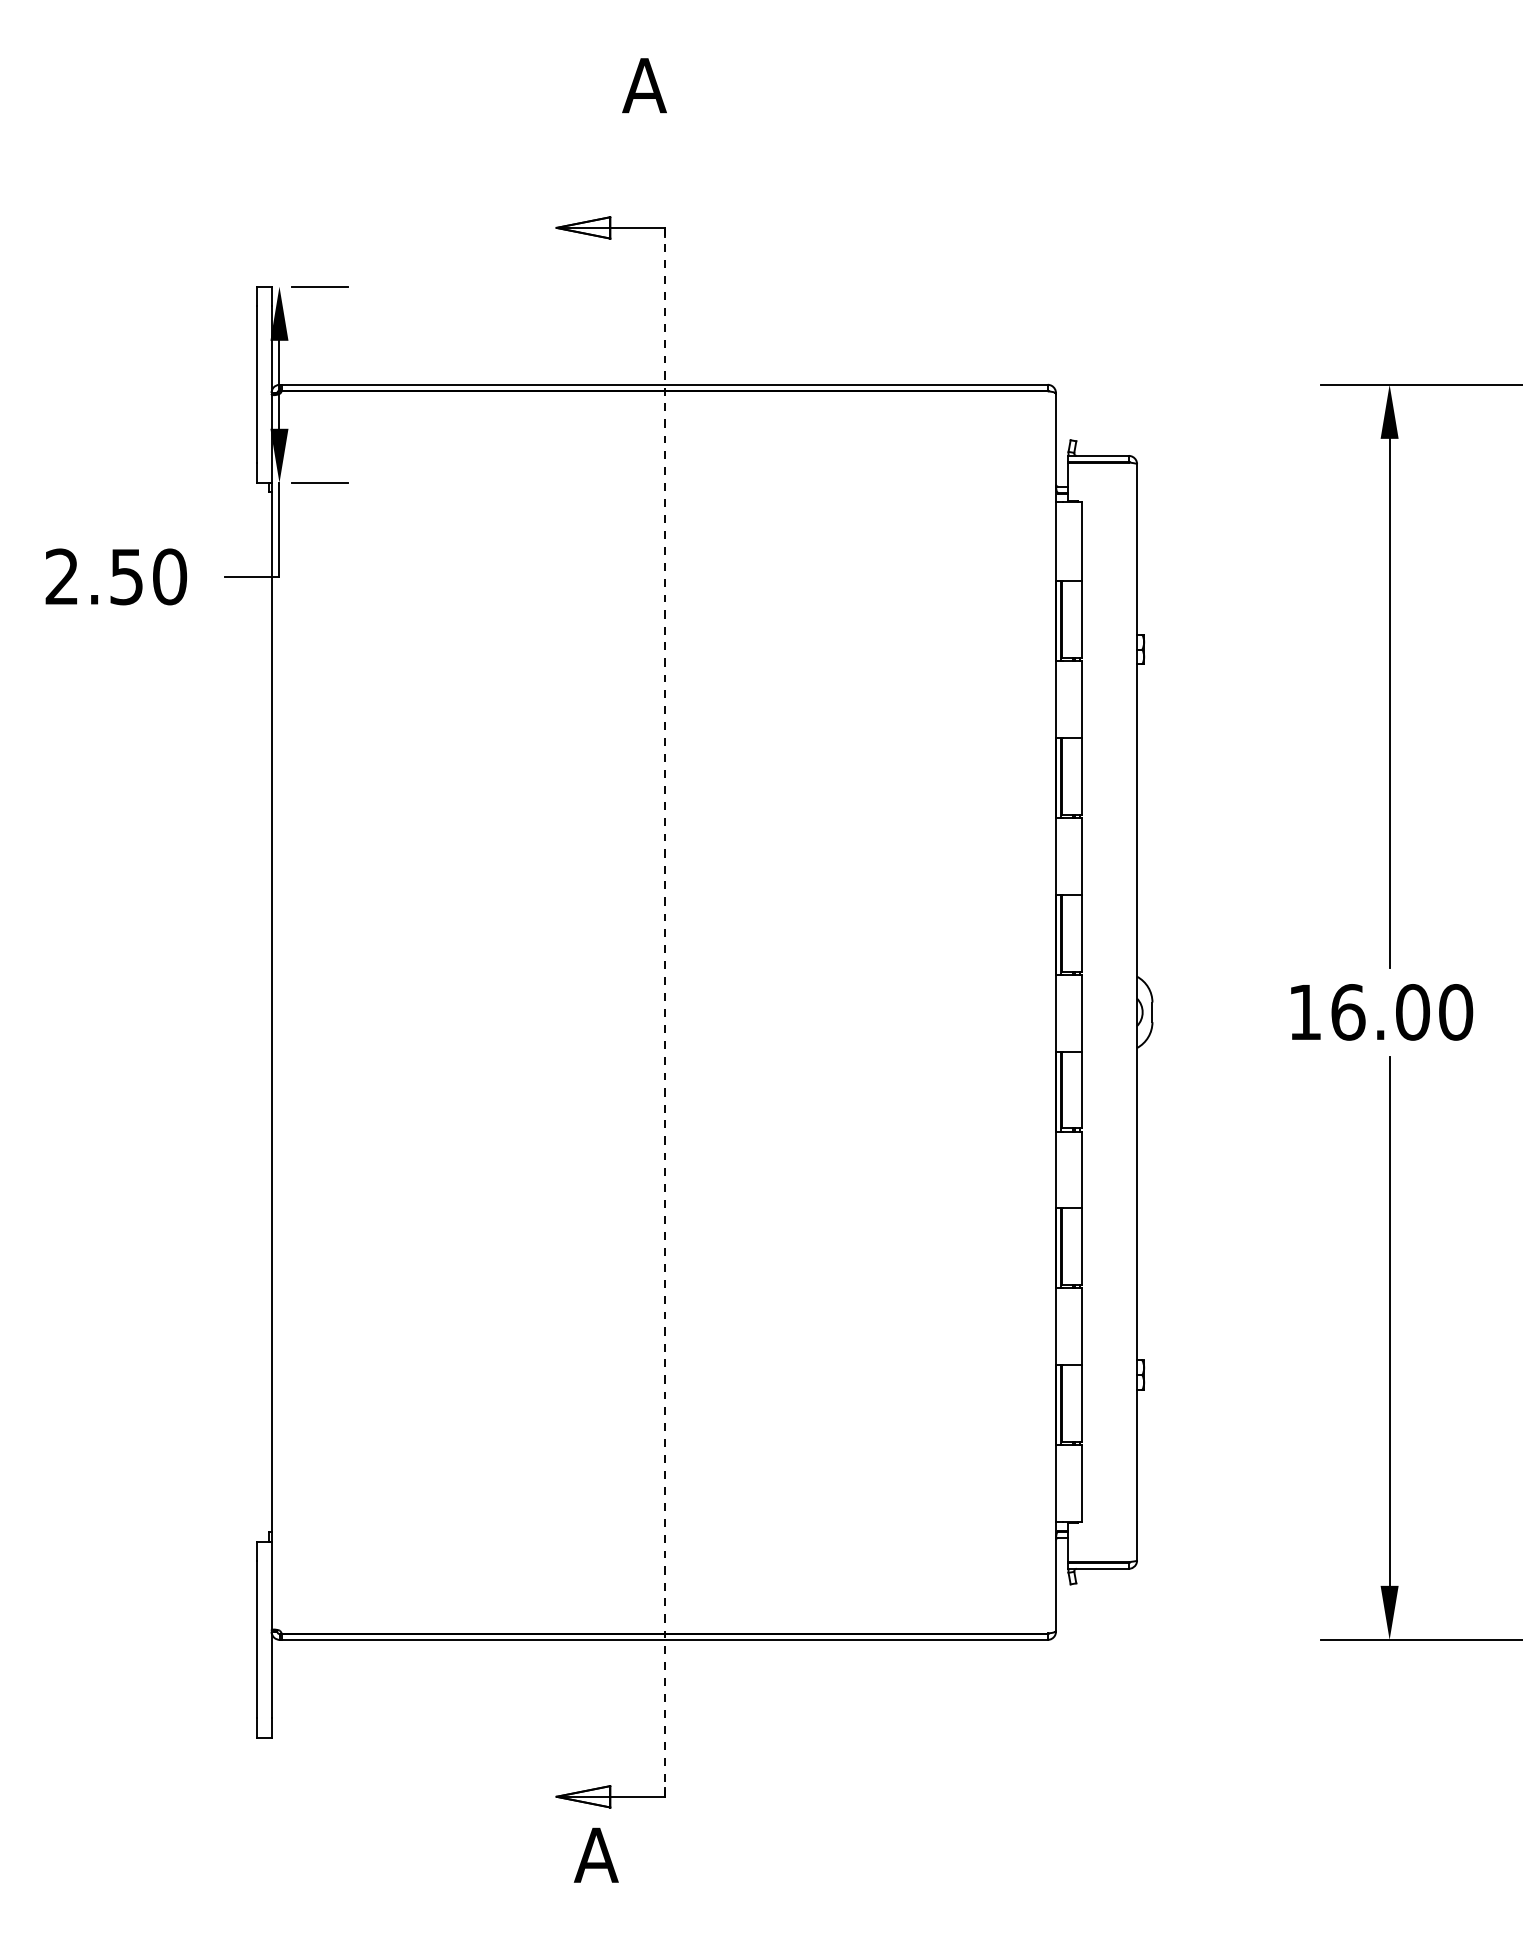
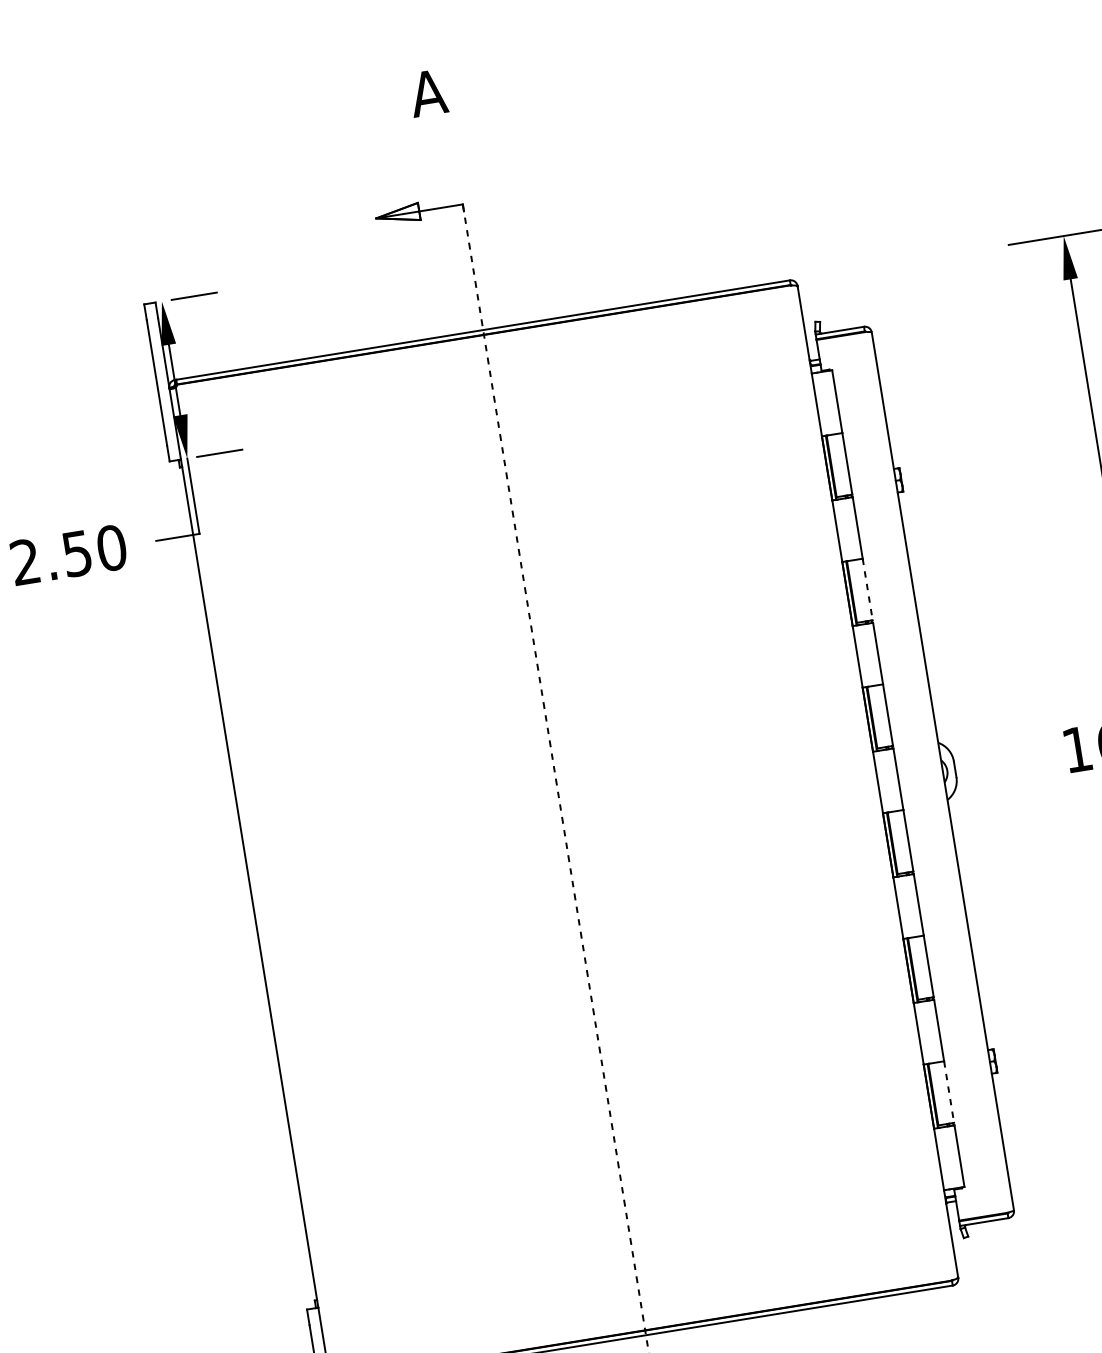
line: (1081, 776) -> (867, 589), solid -> dashed
line: (1081, 1404) -> (949, 1092), solid -> dashed

